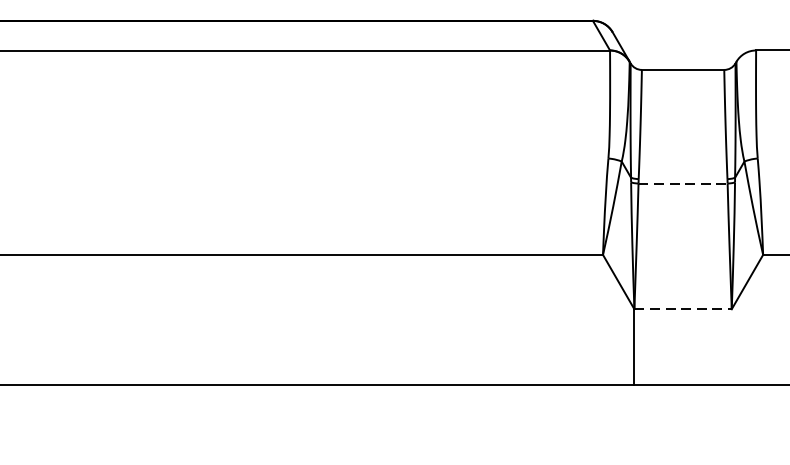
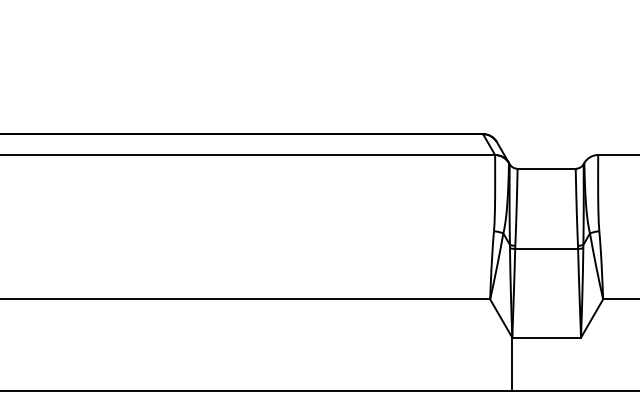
line: (684, 182) -> (547, 248), dashed -> solid
line: (684, 308) -> (547, 337), dashed -> solid

